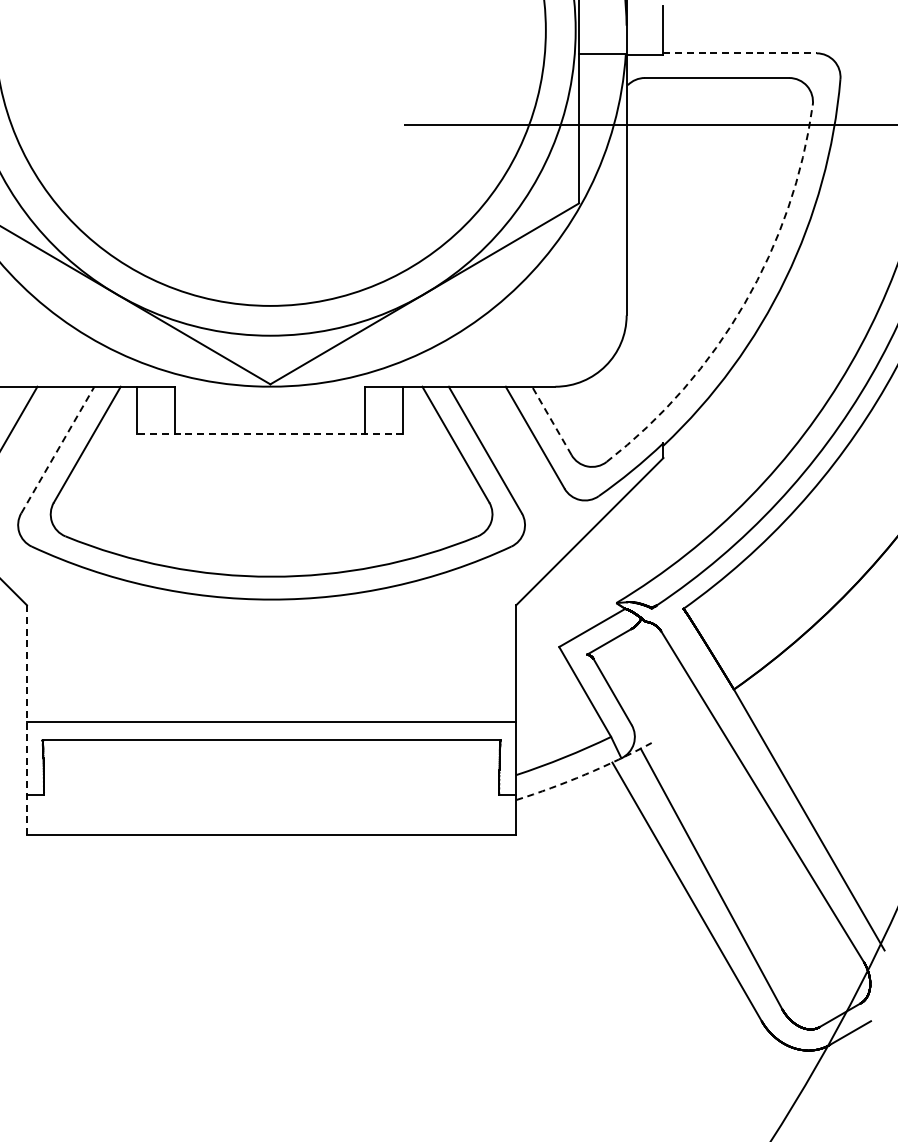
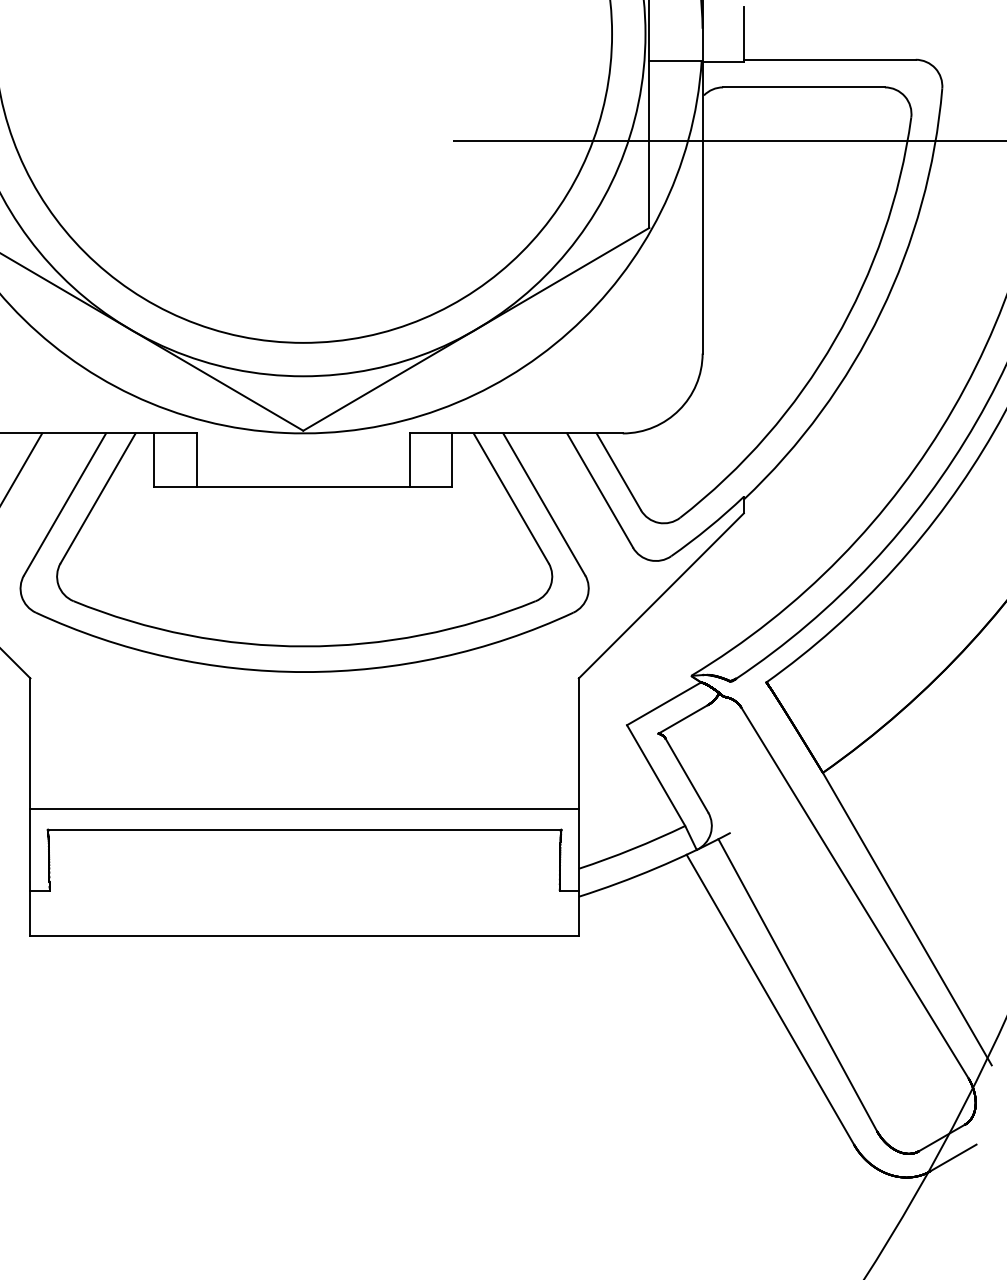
line: (740, 53) -> (830, 59), dashed -> solid
arc: (744, 303) -> (834, 340), dashed -> solid
line: (551, 420) -> (618, 471), dashed -> solid
line: (269, 434) -> (302, 486), dashed -> solid
line: (58, 449) -> (65, 503), dashed -> solid
line: (26, 720) -> (29, 807), dashed -> solid
arc: (585, 774) -> (656, 868), dashed -> solid

